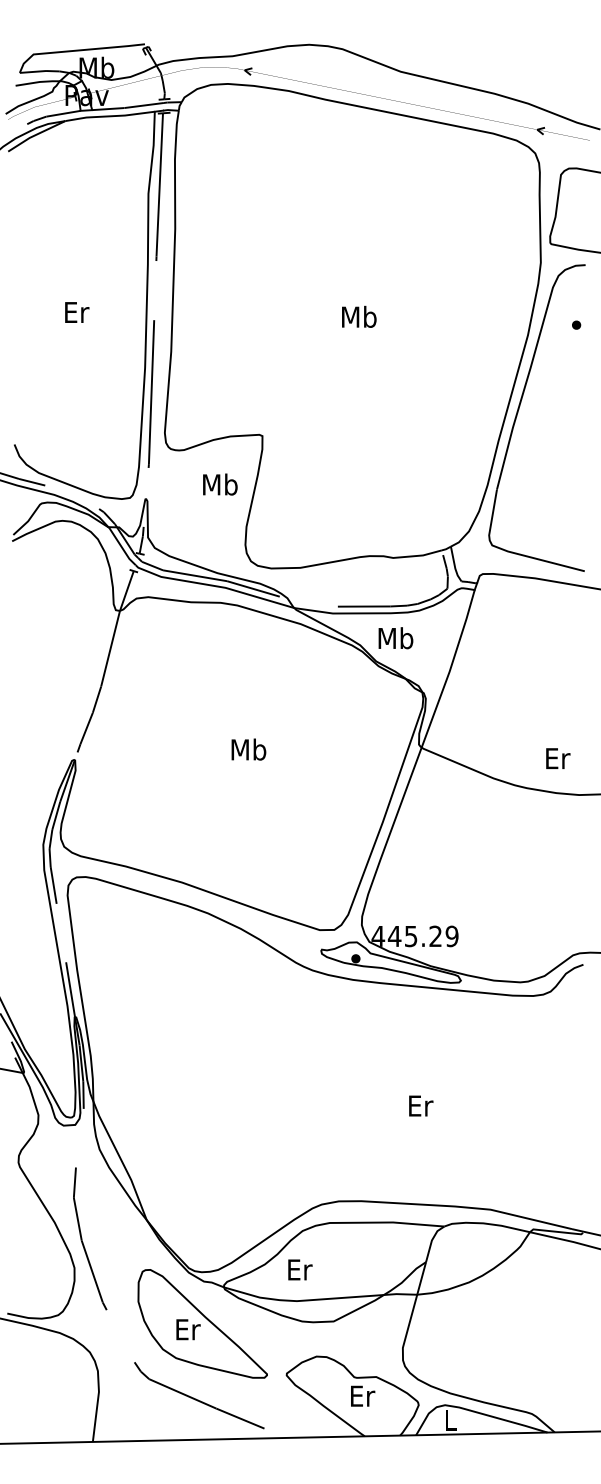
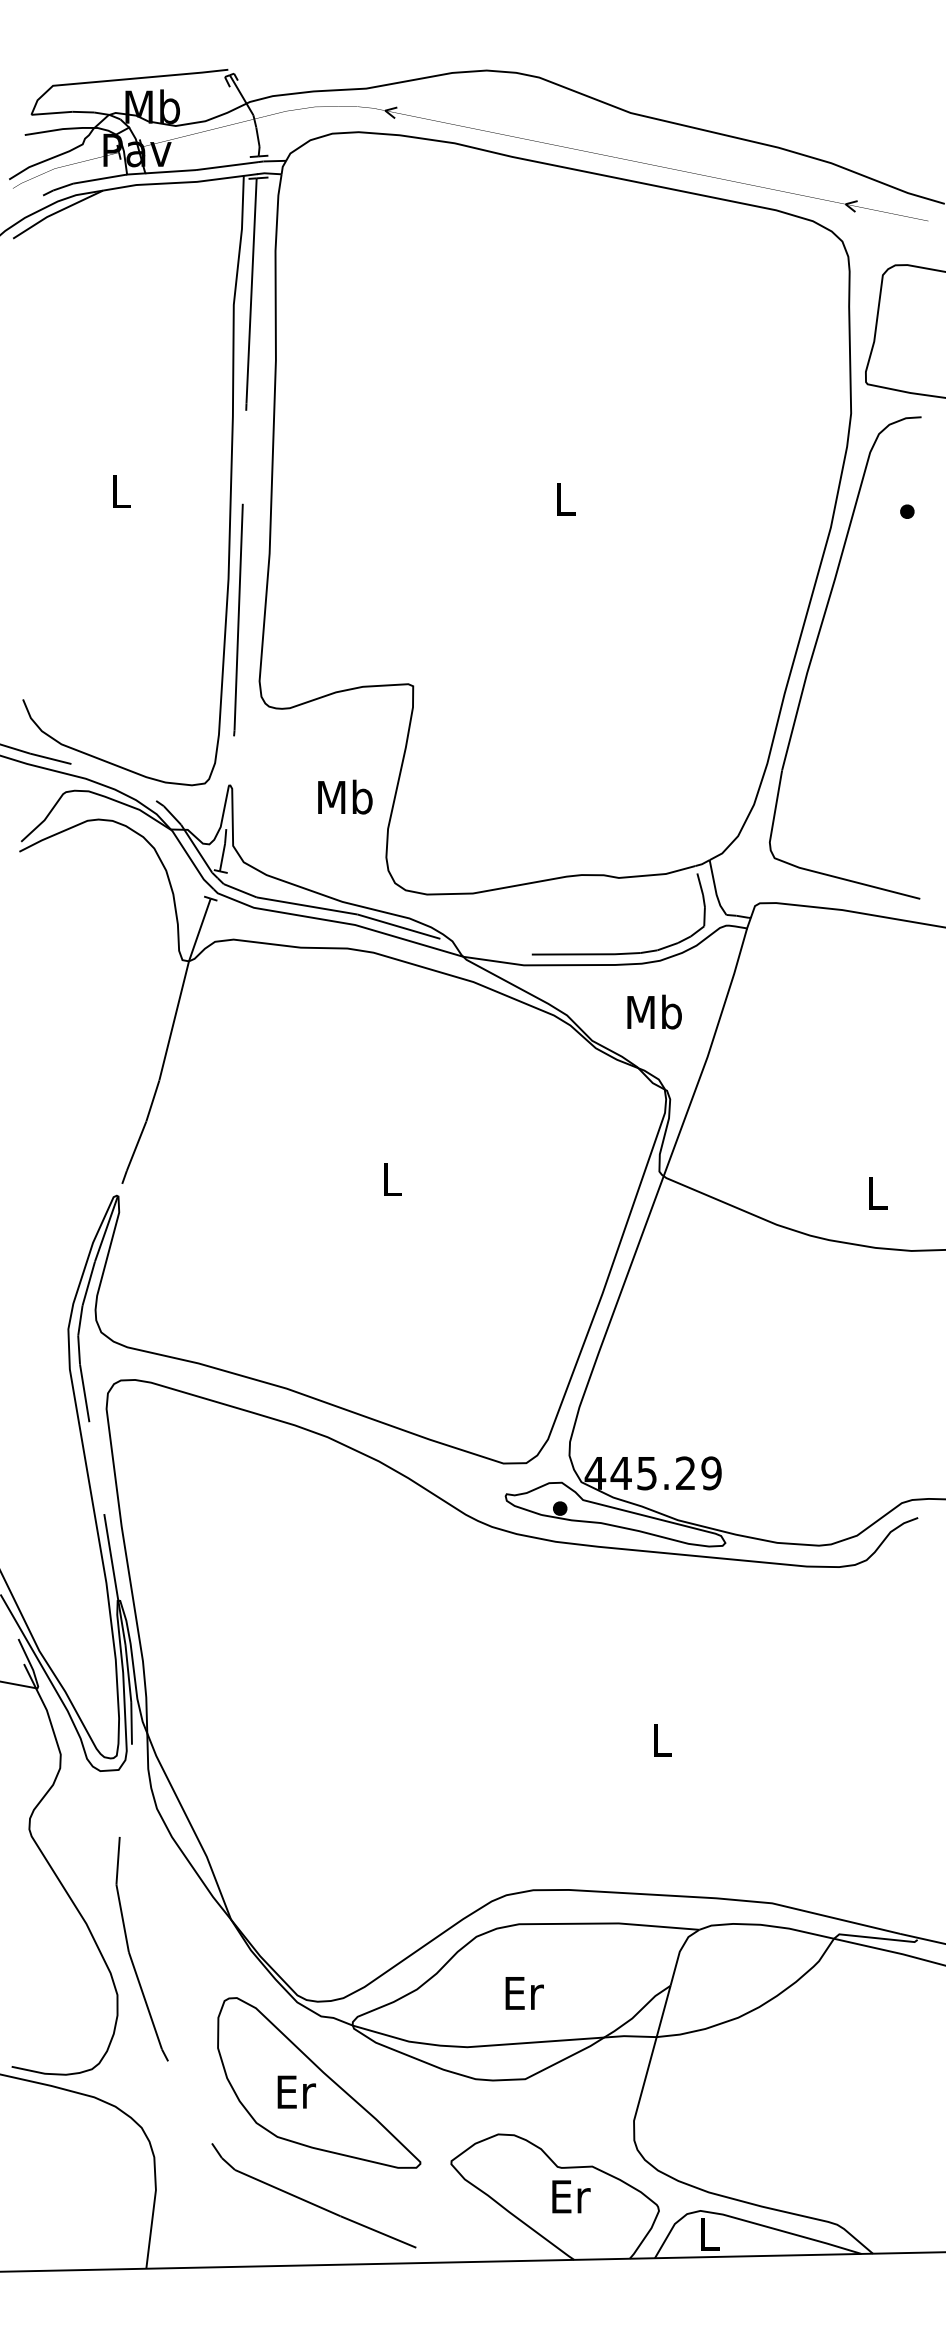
text: (77, 312) -> (122, 491), Er -> L
text: (359, 316) -> (565, 498), Mb -> L
text: (220, 484) -> (345, 796), moved
text: (395, 638) -> (653, 1012), moved
text: (248, 749) -> (391, 1179), Mb -> L
text: (558, 758) -> (878, 1193), Er -> L
text: (421, 1105) -> (663, 1739), Er -> L
text: (300, 1269) -> (524, 1992), moved

